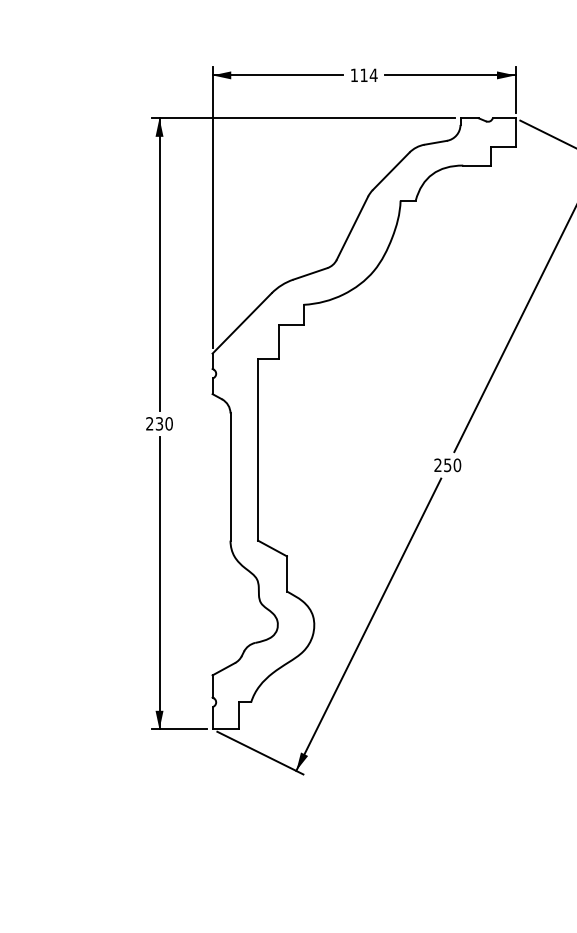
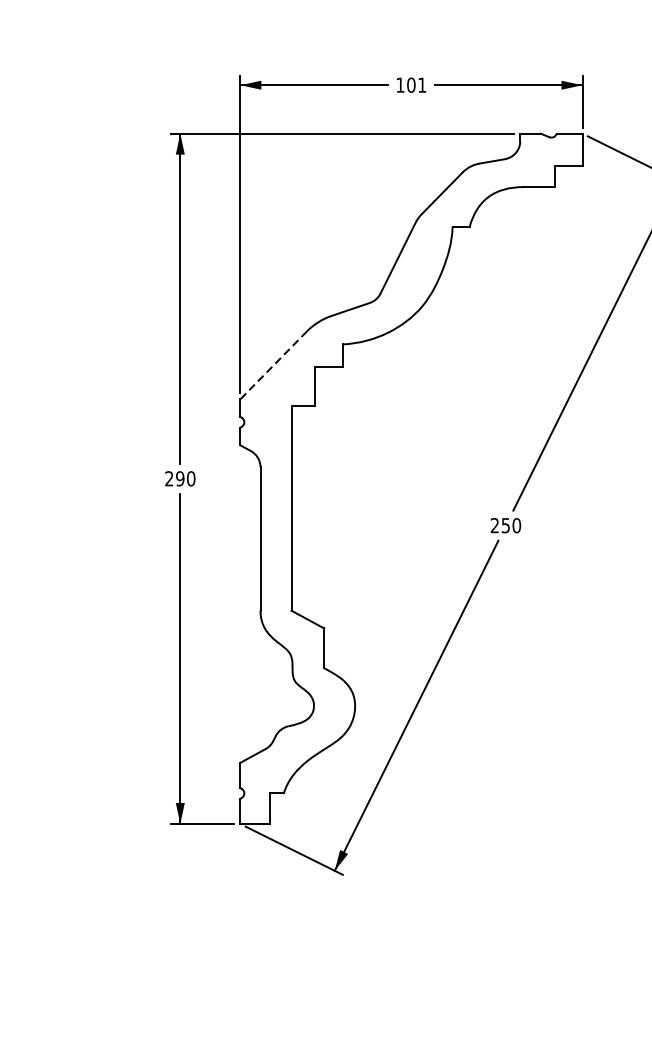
text: (368, 75) -> (416, 85), 114 -> 101
line: (241, 323) -> (272, 365), solid -> dashed
text: (159, 423) -> (180, 478), 230 -> 290

